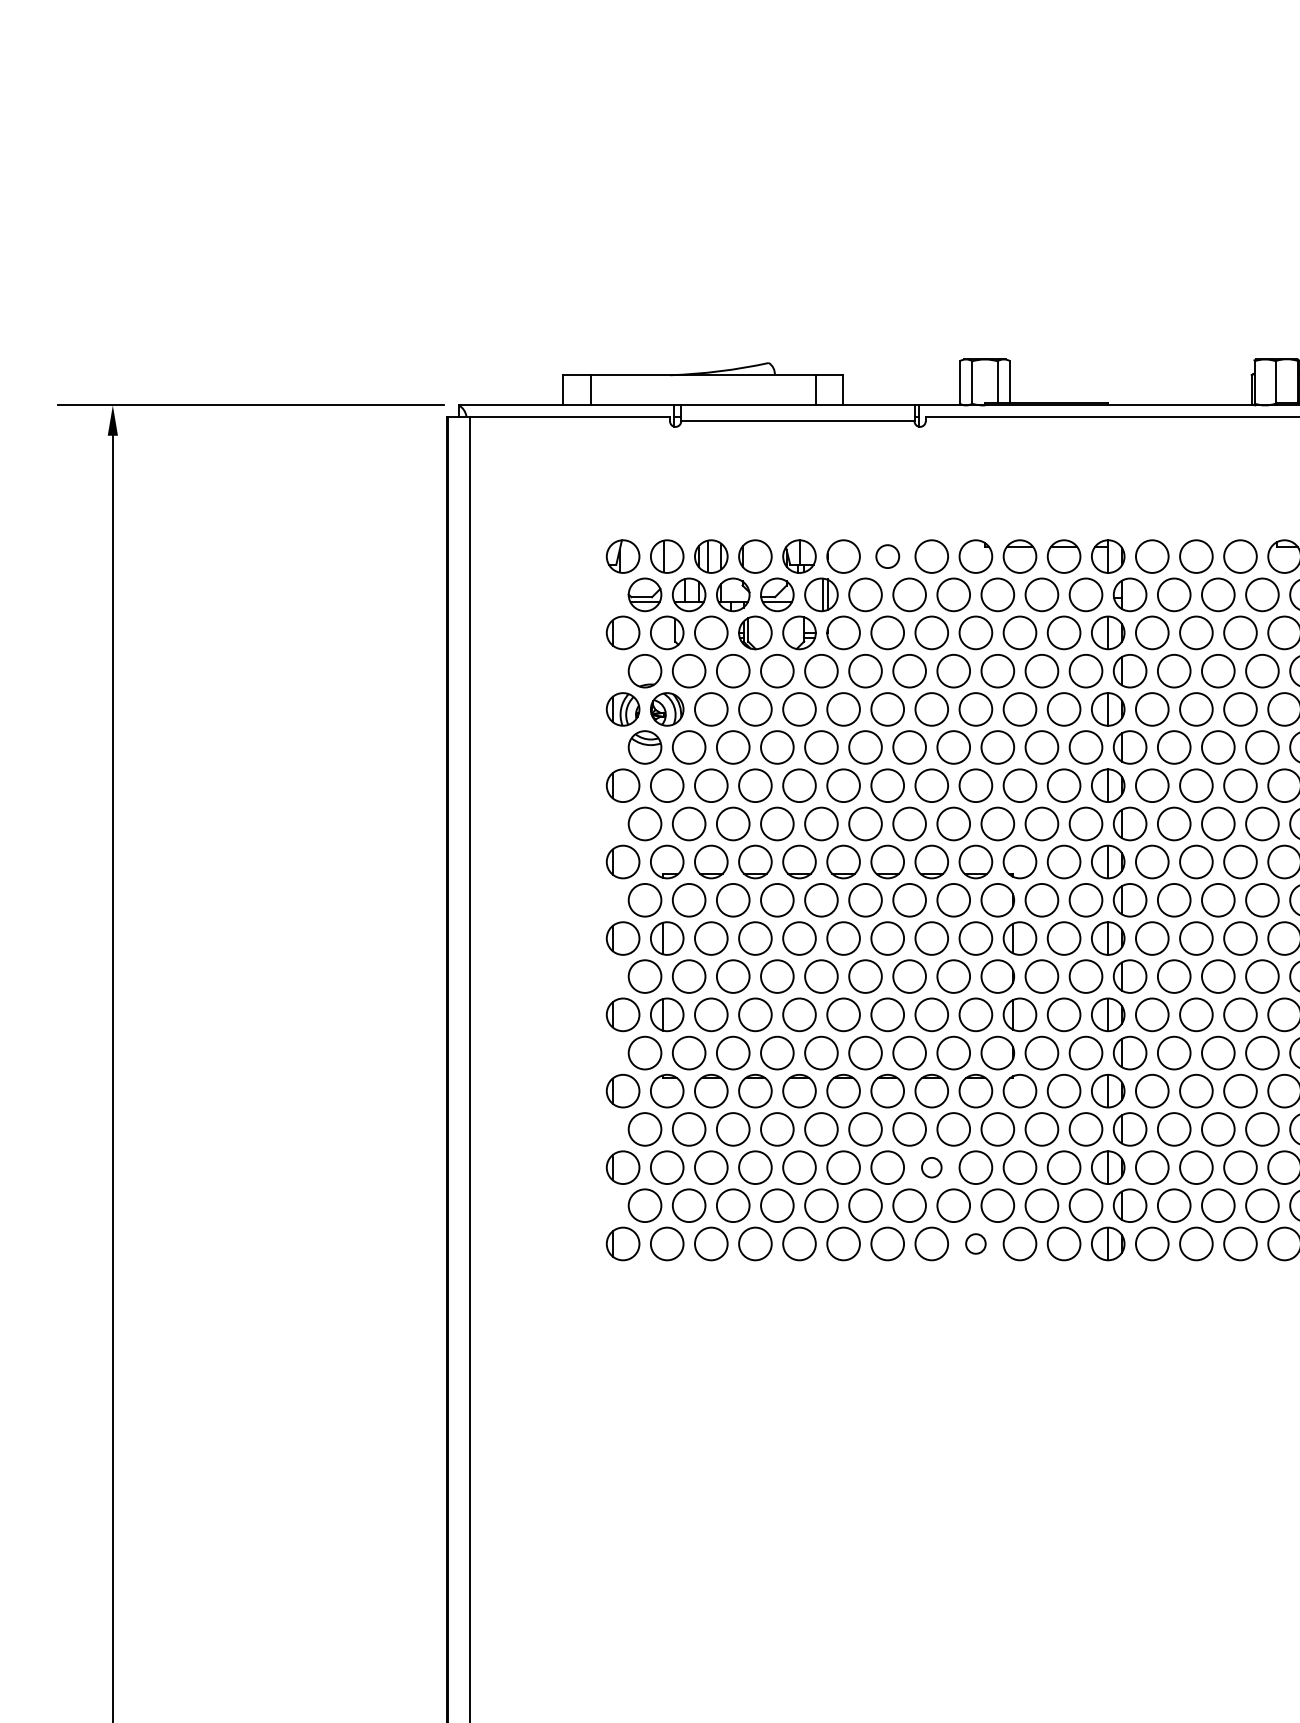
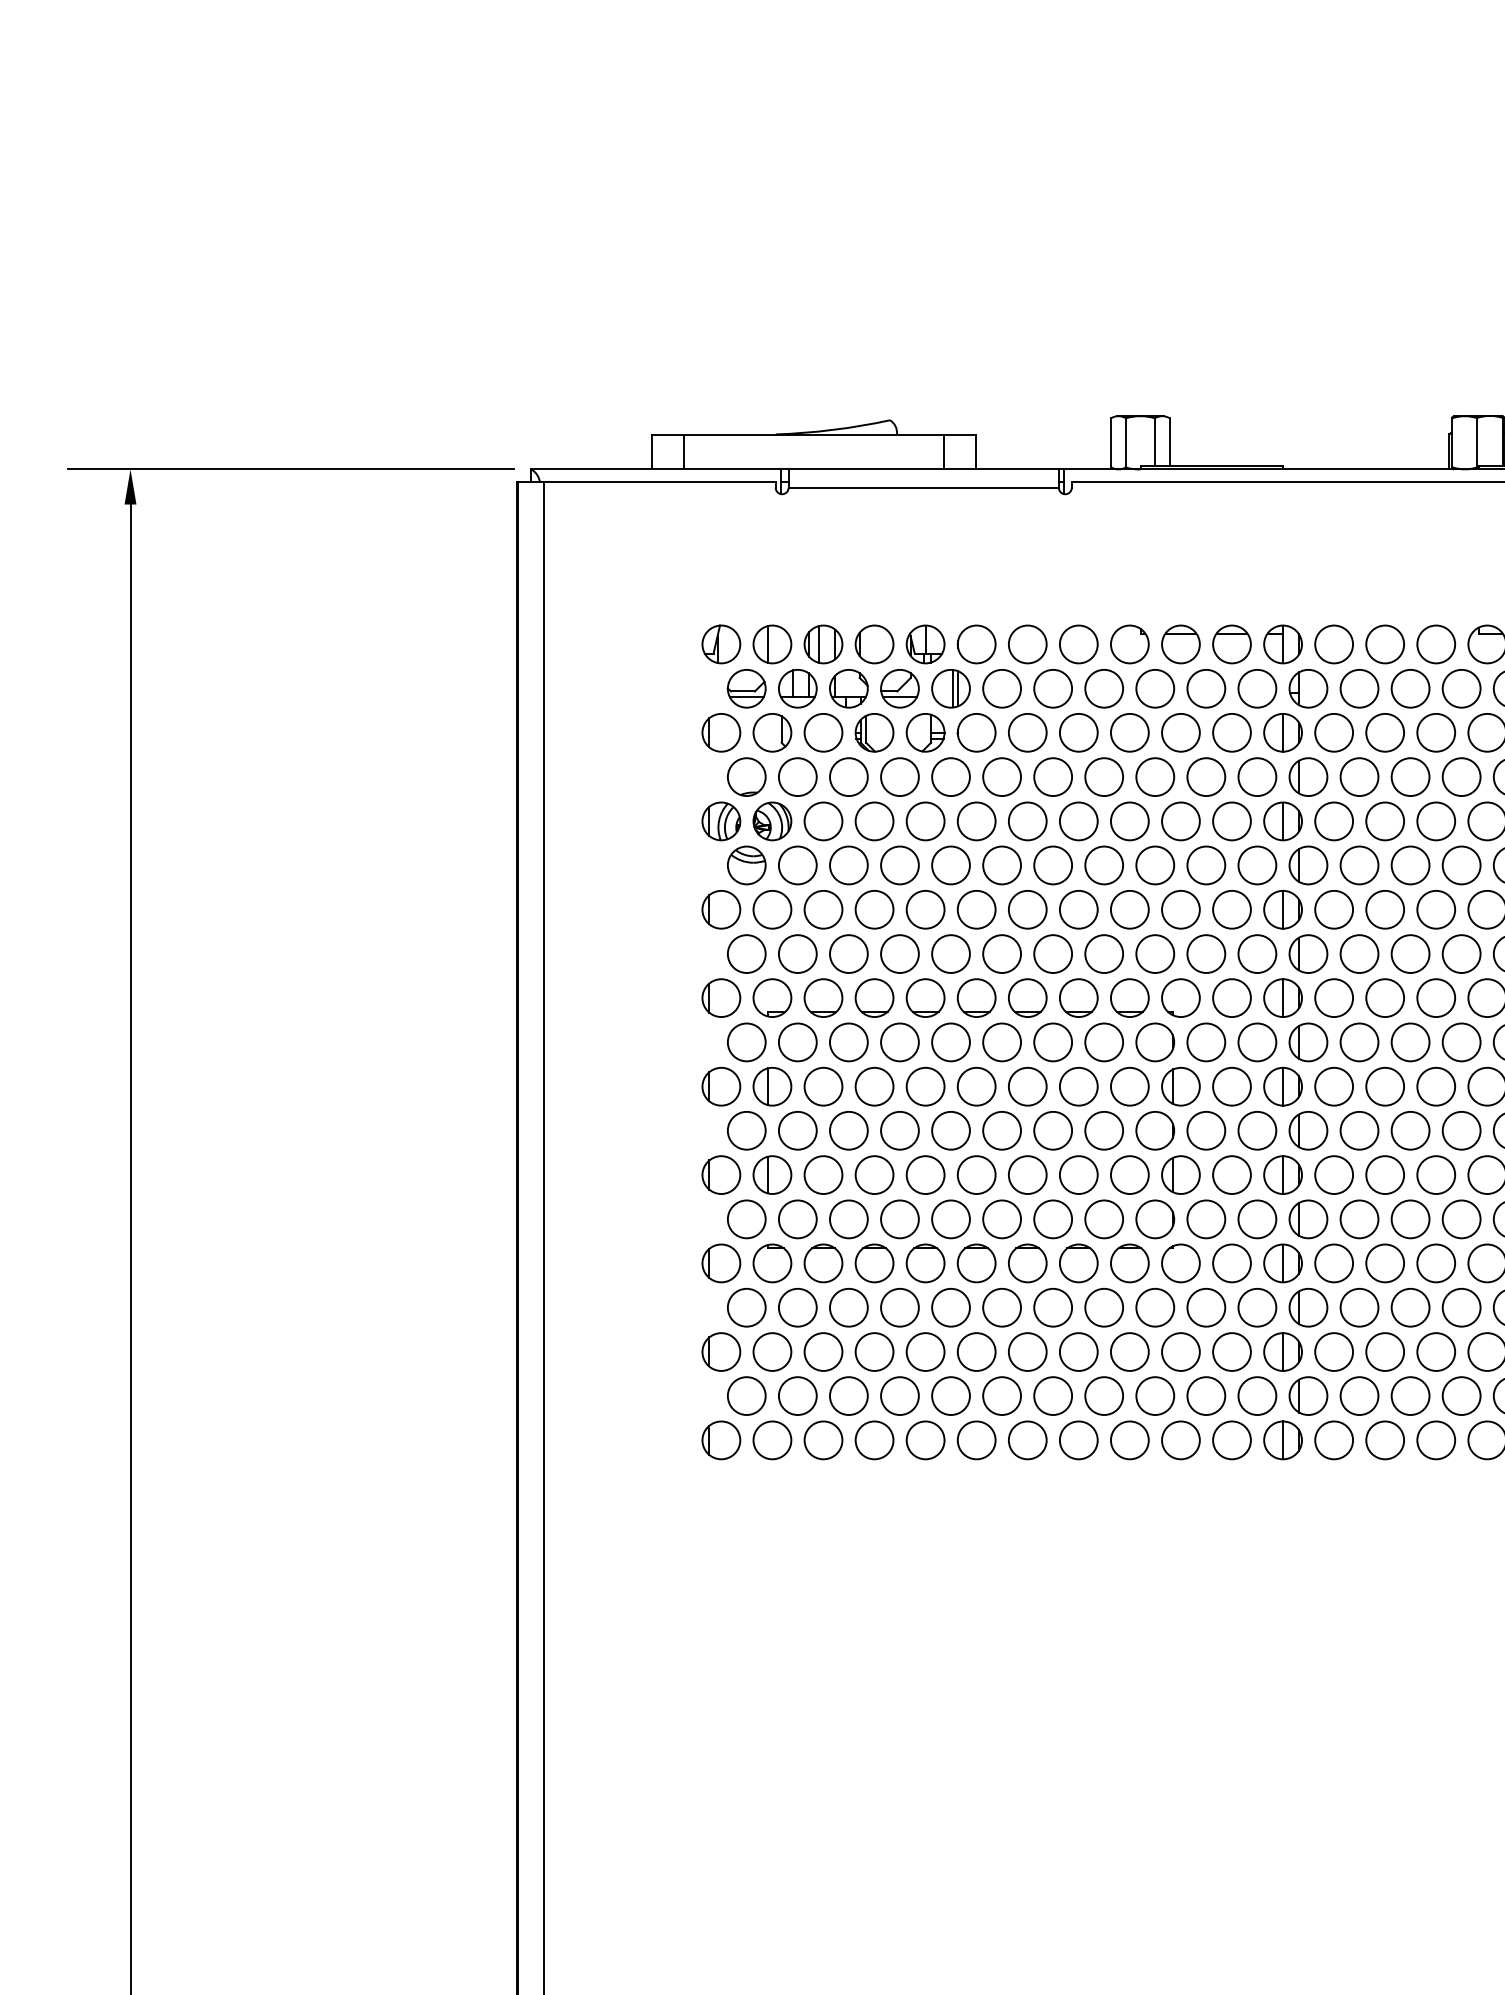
circle: (887, 556) -> (1027, 644), size x1.43
circle: (931, 1167) -> (1078, 1351), size x1.67
circle: (975, 1244) -> (1129, 1440), size x1.67

